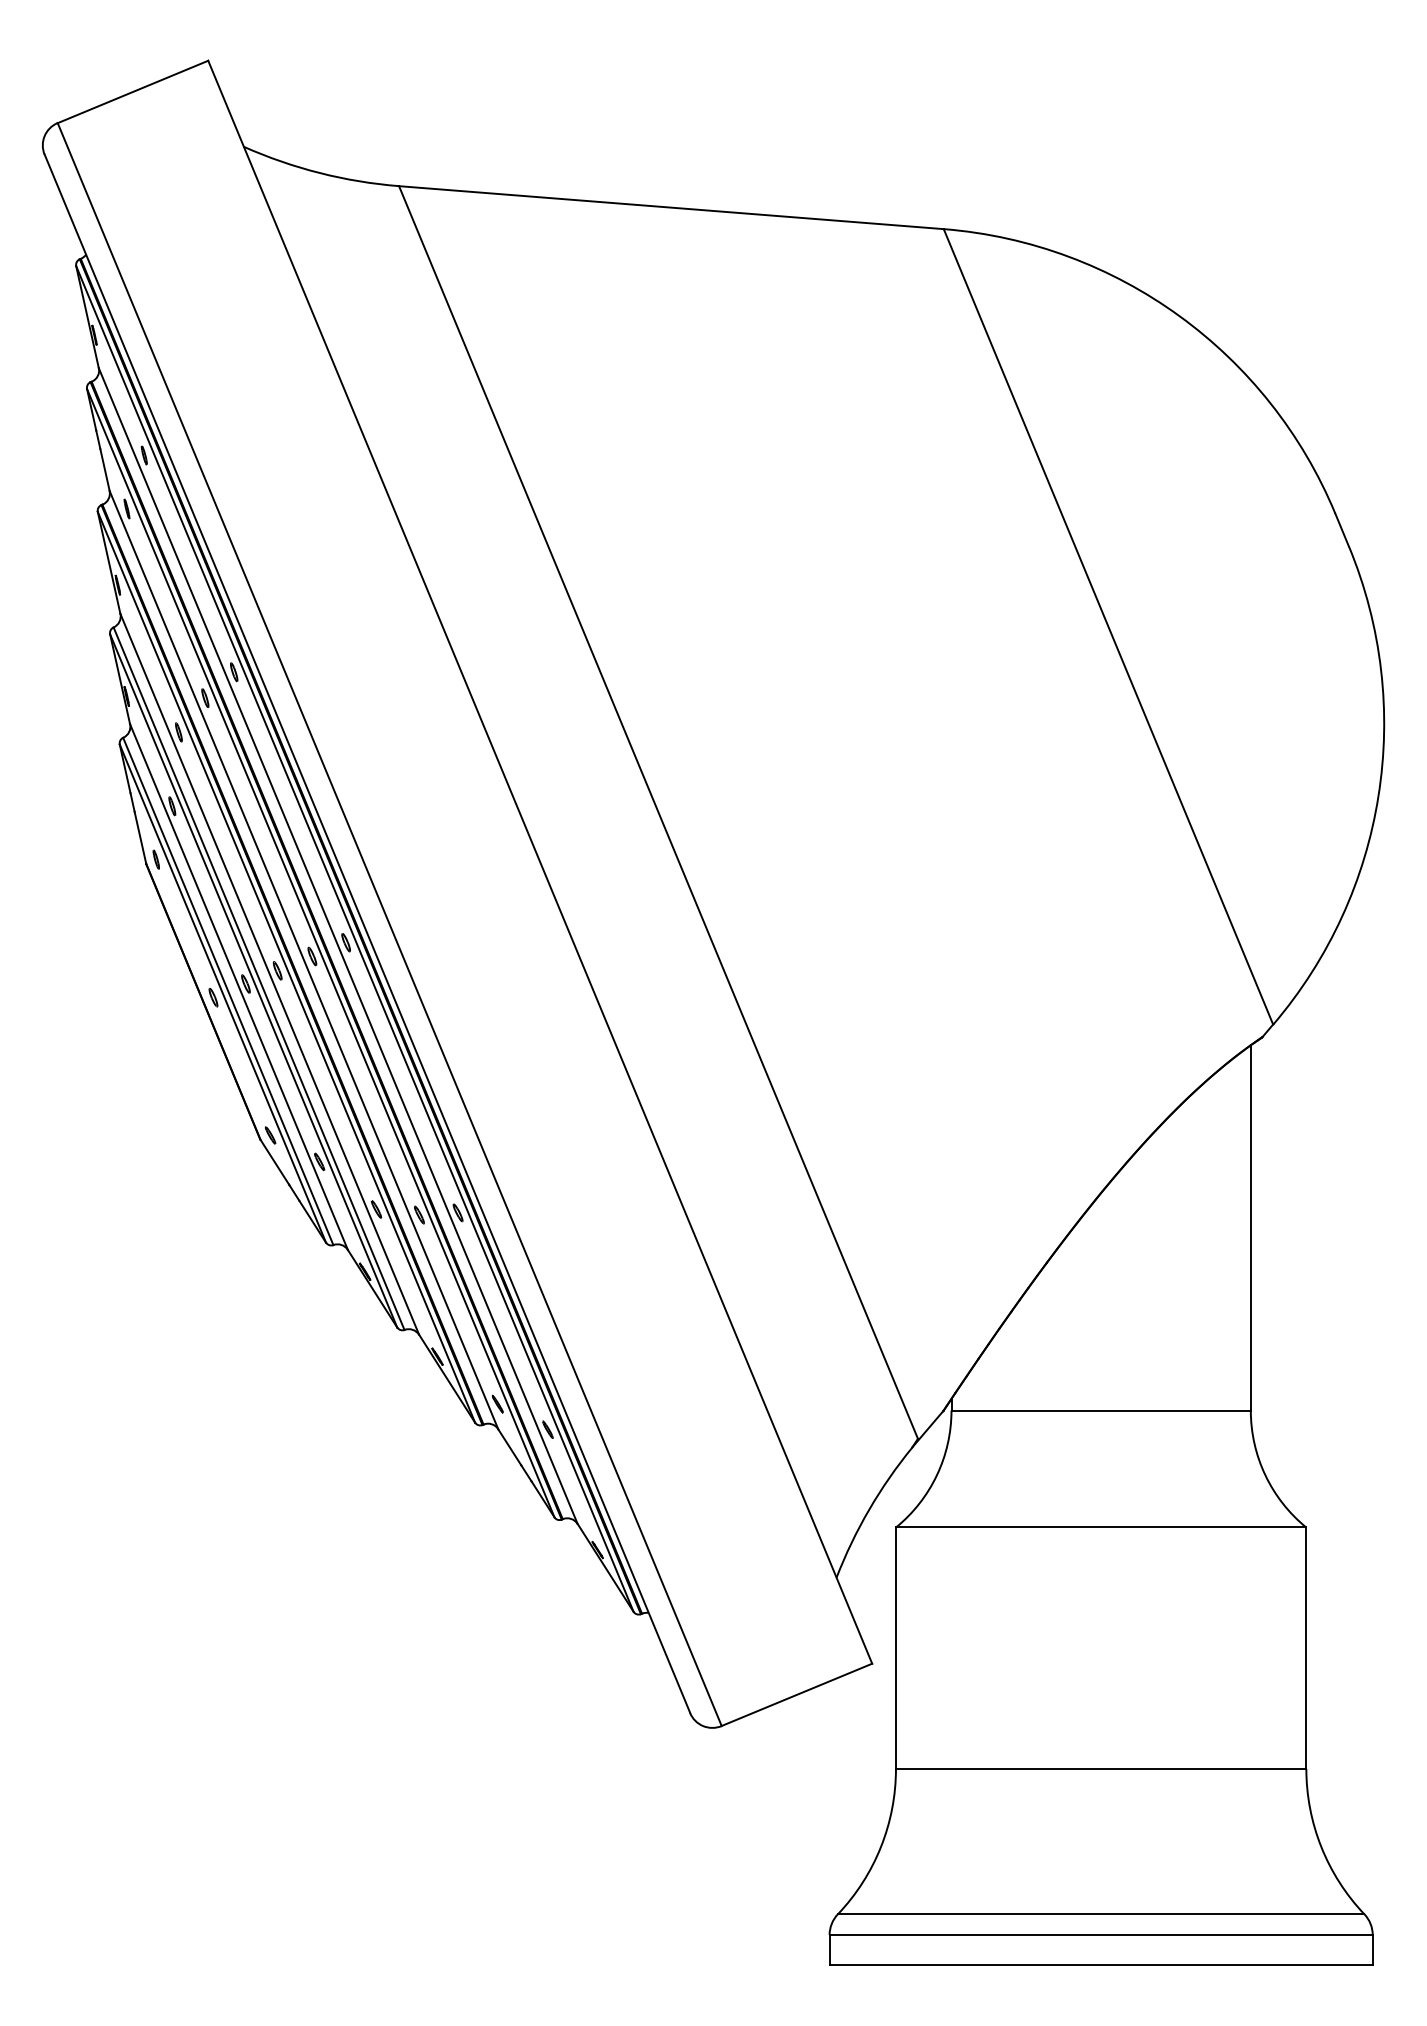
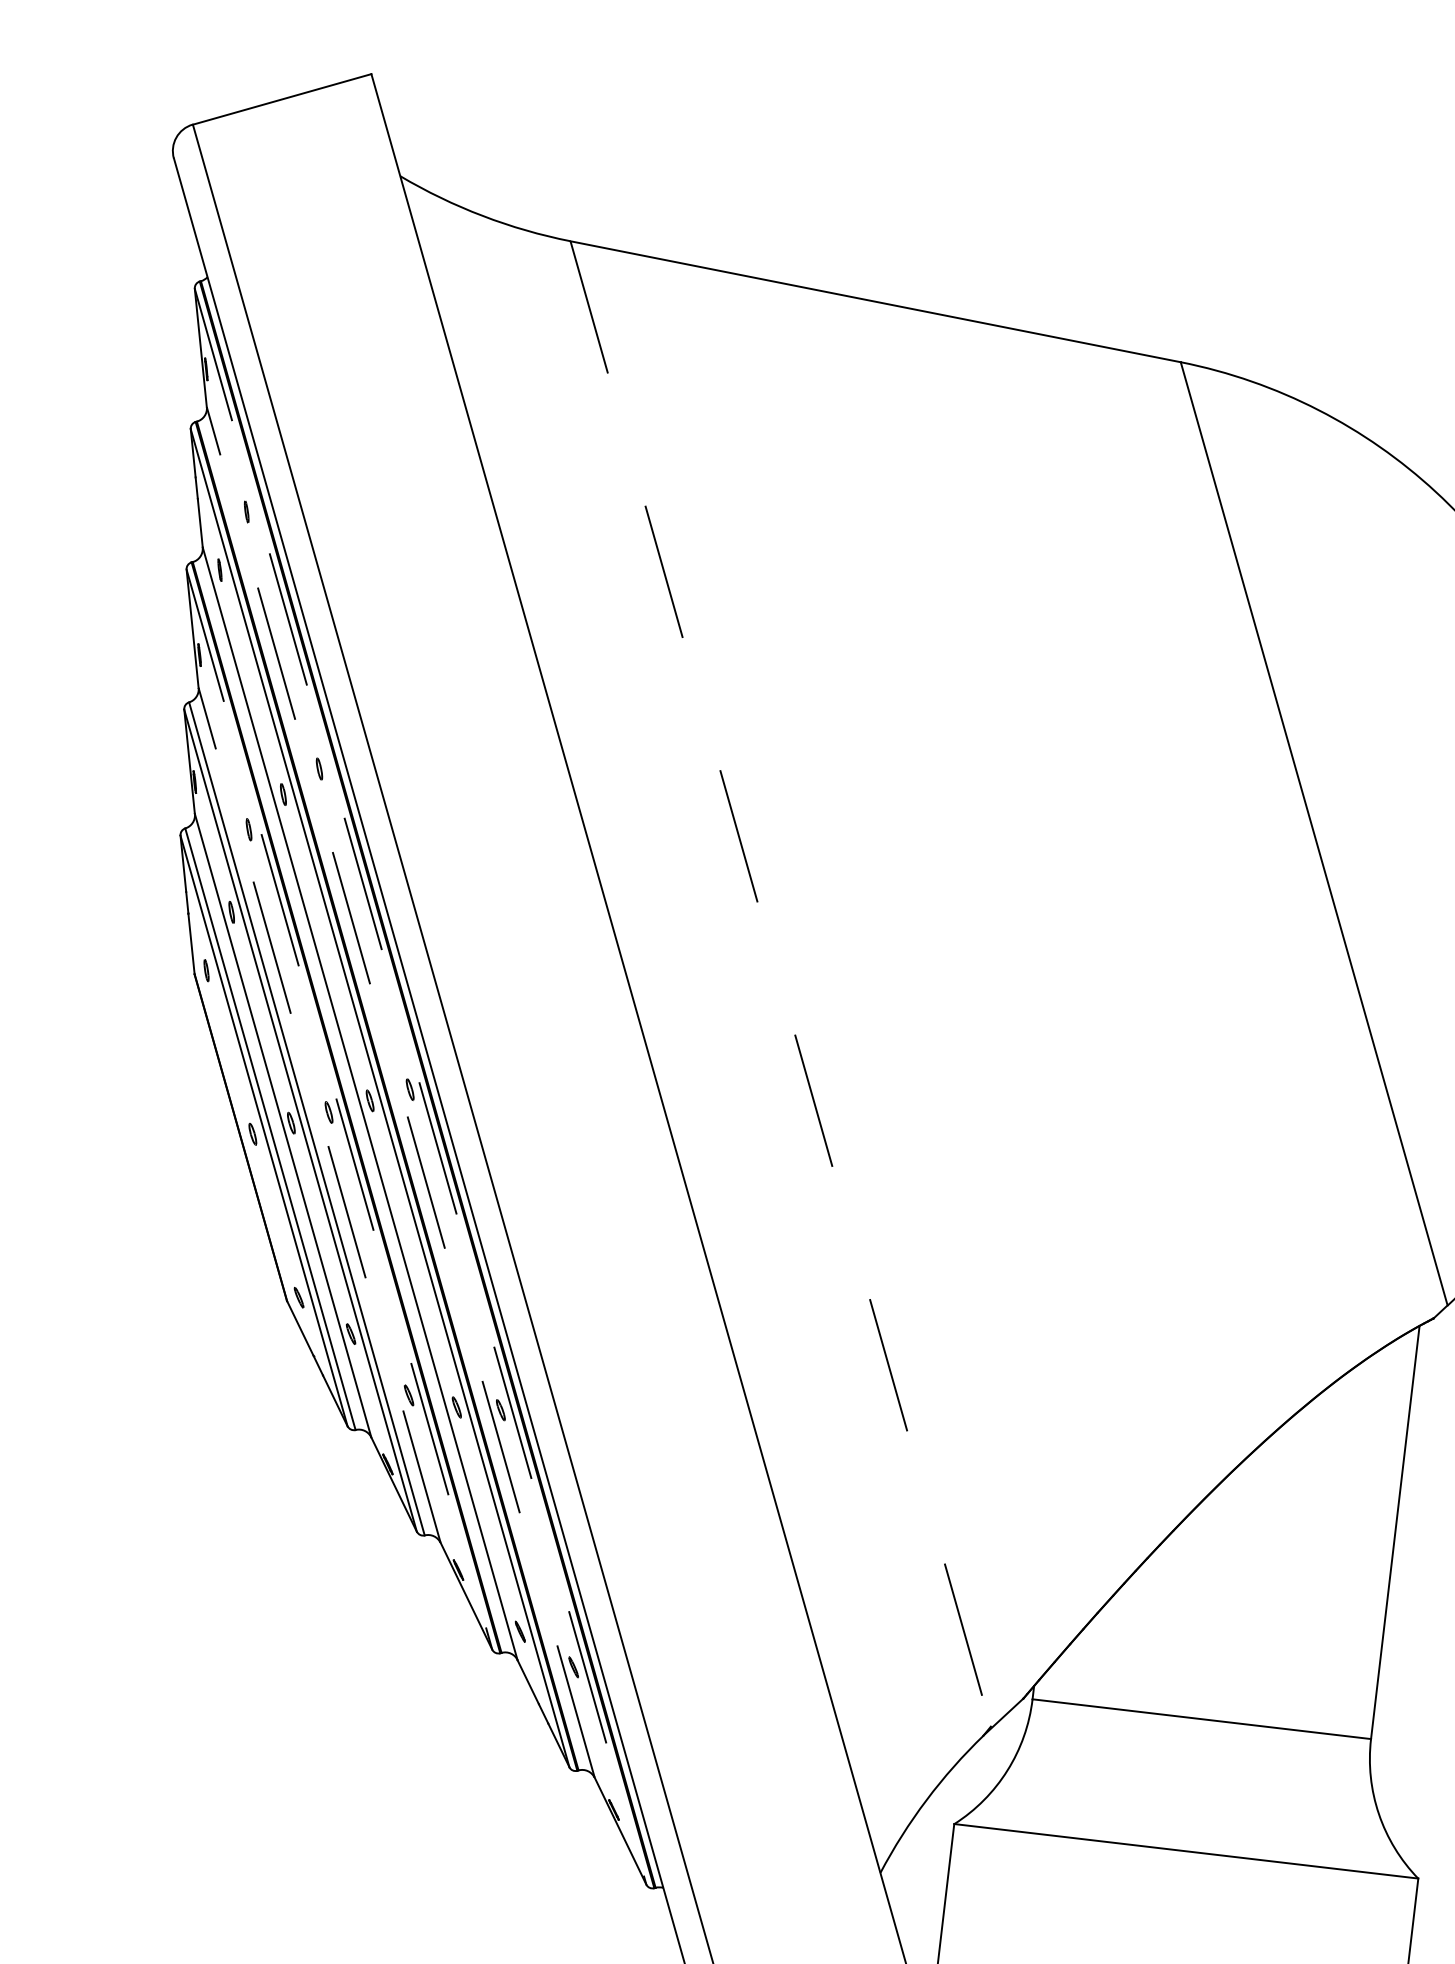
line: (658, 812) -> (780, 984), solid -> dashed
line: (355, 939) -> (421, 1087), solid -> dashed
line: (338, 945) -> (401, 1091), solid -> dashed
line: (286, 967) -> (339, 1109), solid -> dashed
line: (269, 973) -> (319, 1114), solid -> dashed

